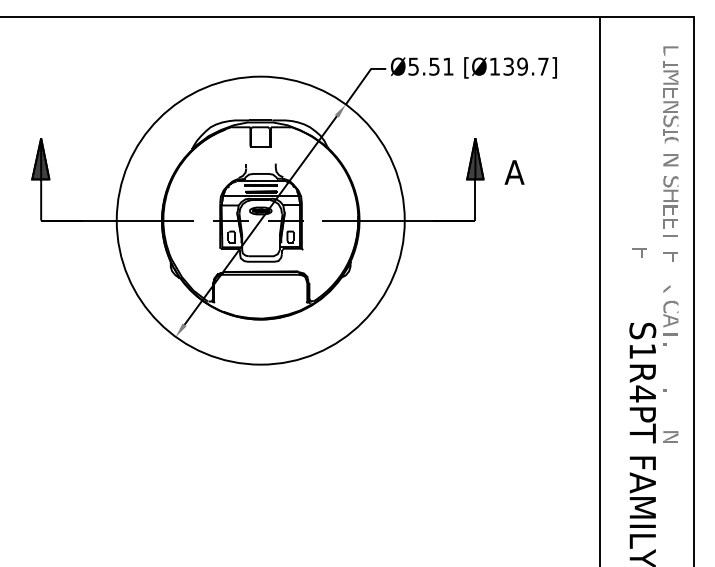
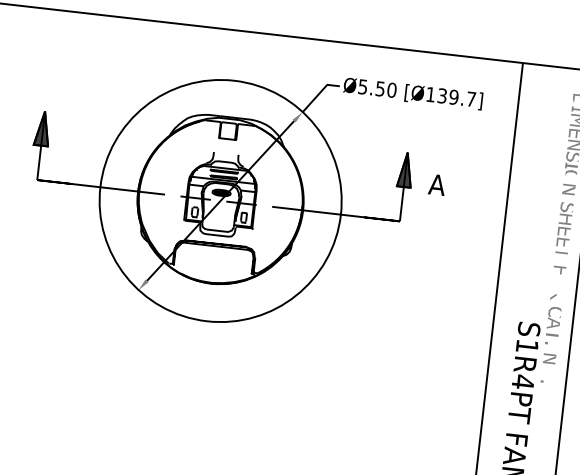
text: (448, 66) -> (392, 90), Ø5.51 -> Ø5.50
part: (639, 252) -> (533, 263), removed
part: (670, 436) -> (549, 358), moved

